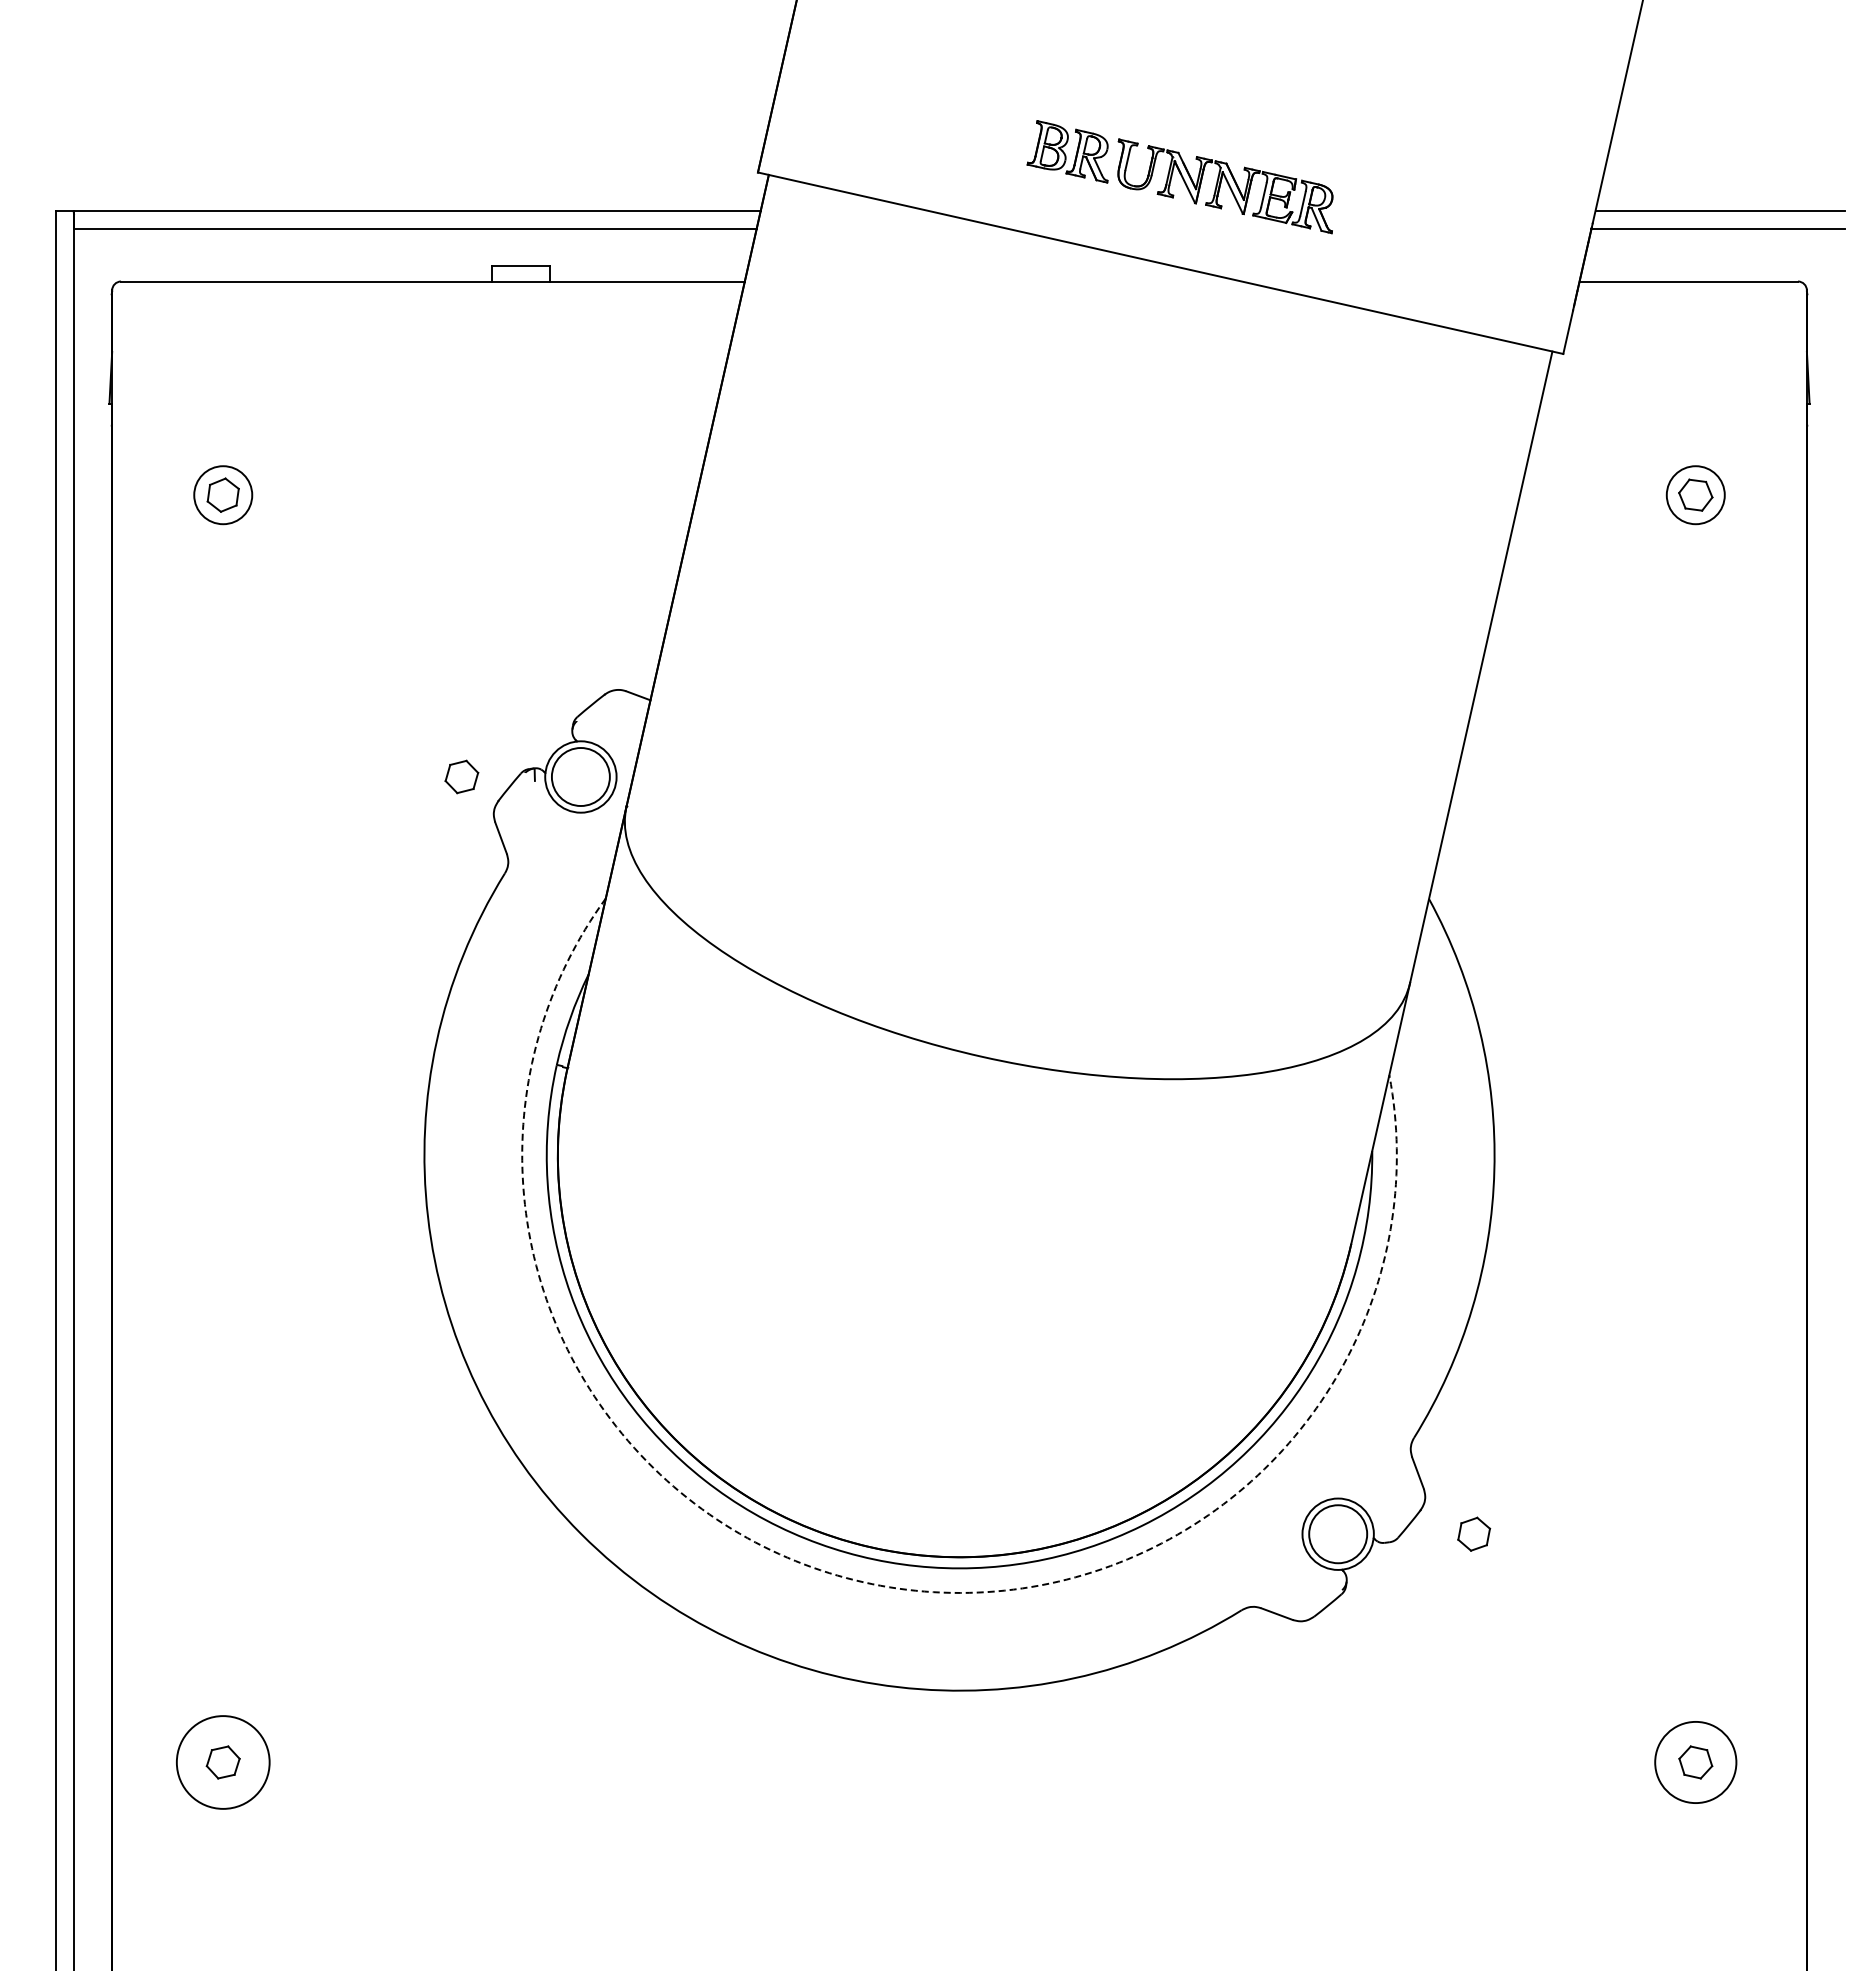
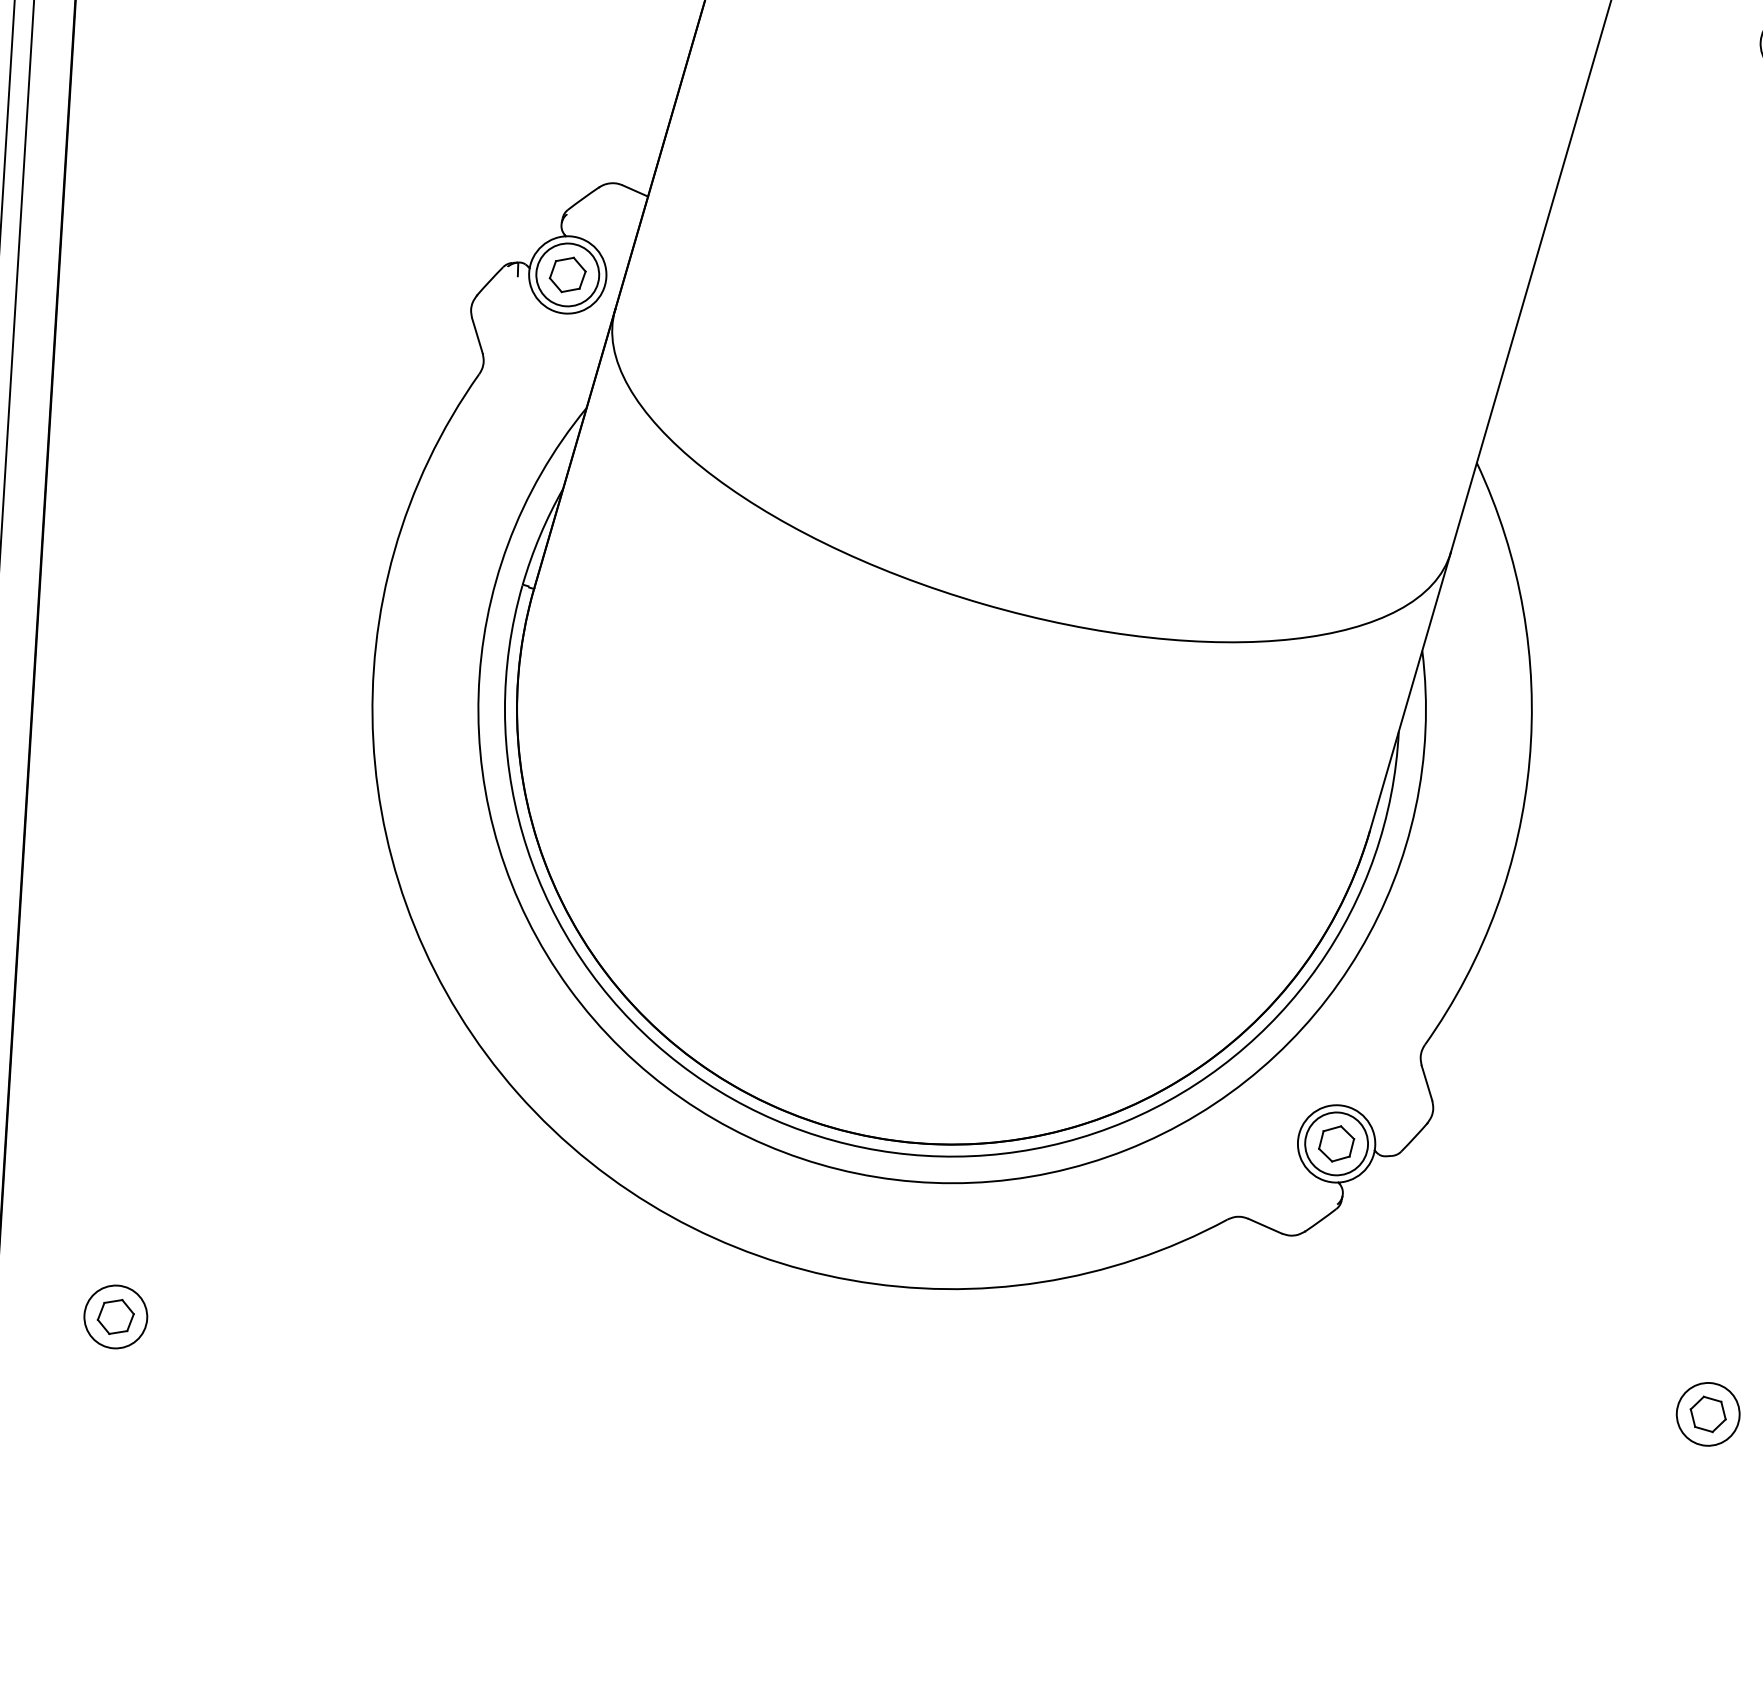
part: (461, 776) -> (567, 274), moved
part: (1474, 1533) -> (1337, 1143), moved
arc: (863, 1582) -> (820, 1164), dashed -> solid
circle: (223, 1762) -> (116, 1317), size x0.62
circle: (1695, 1762) -> (1707, 1414), size x0.71

